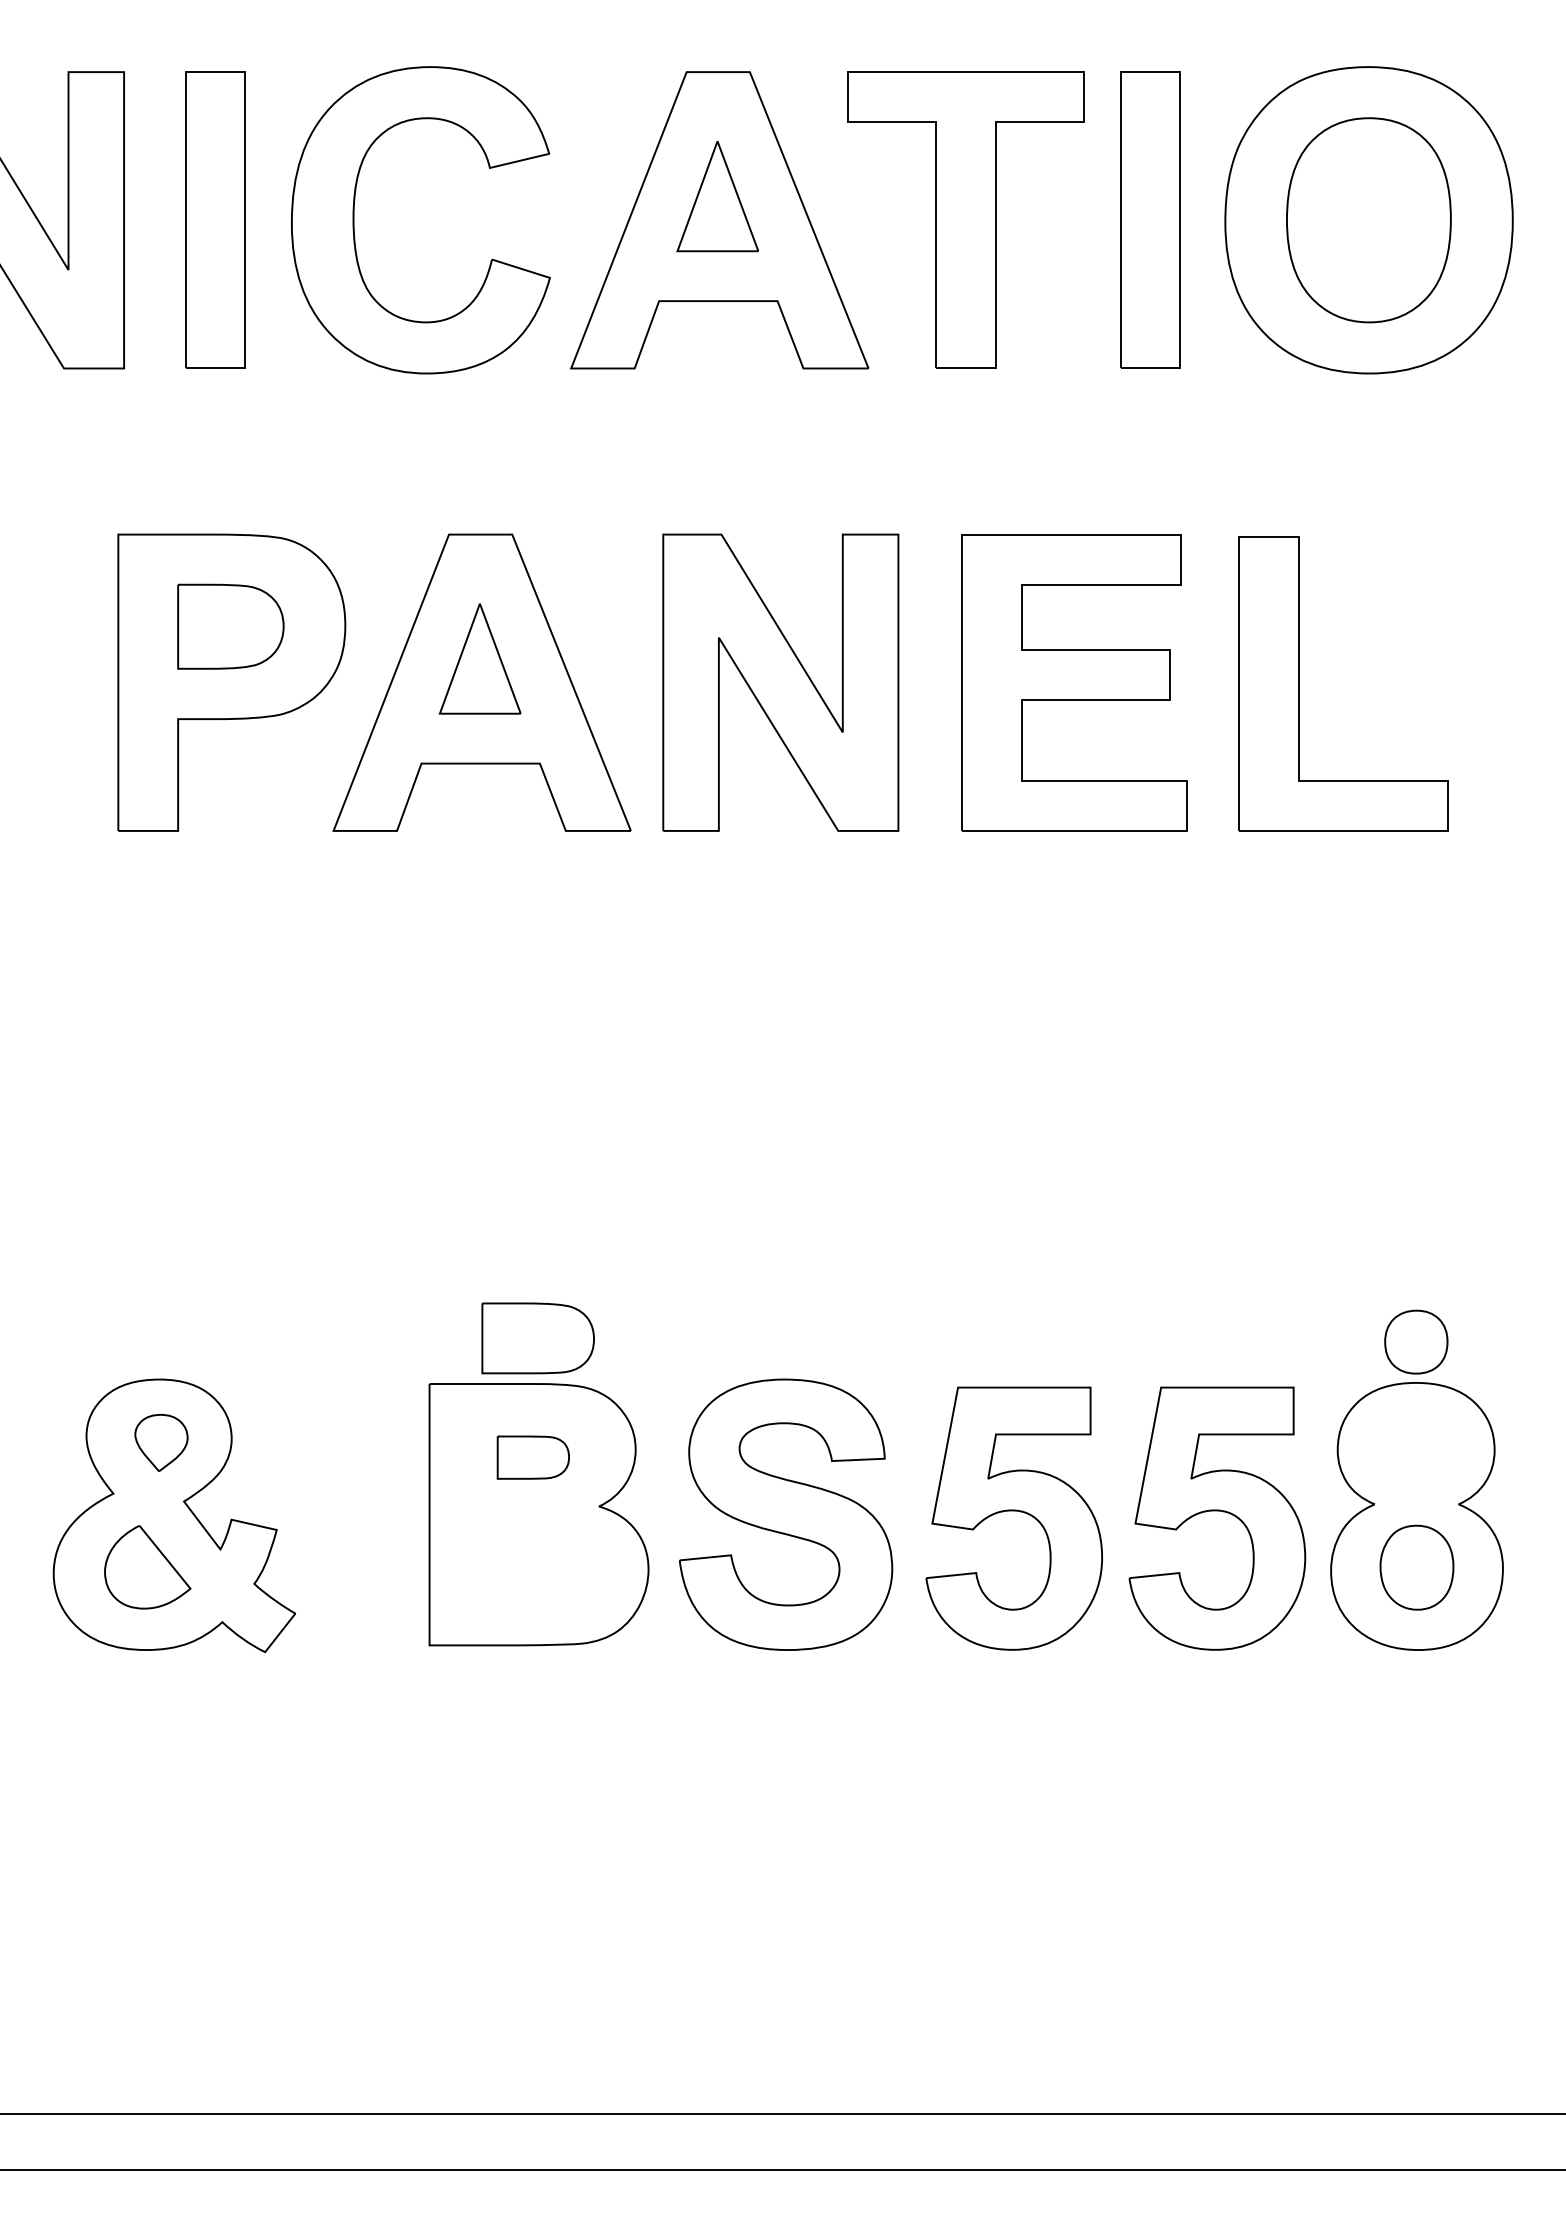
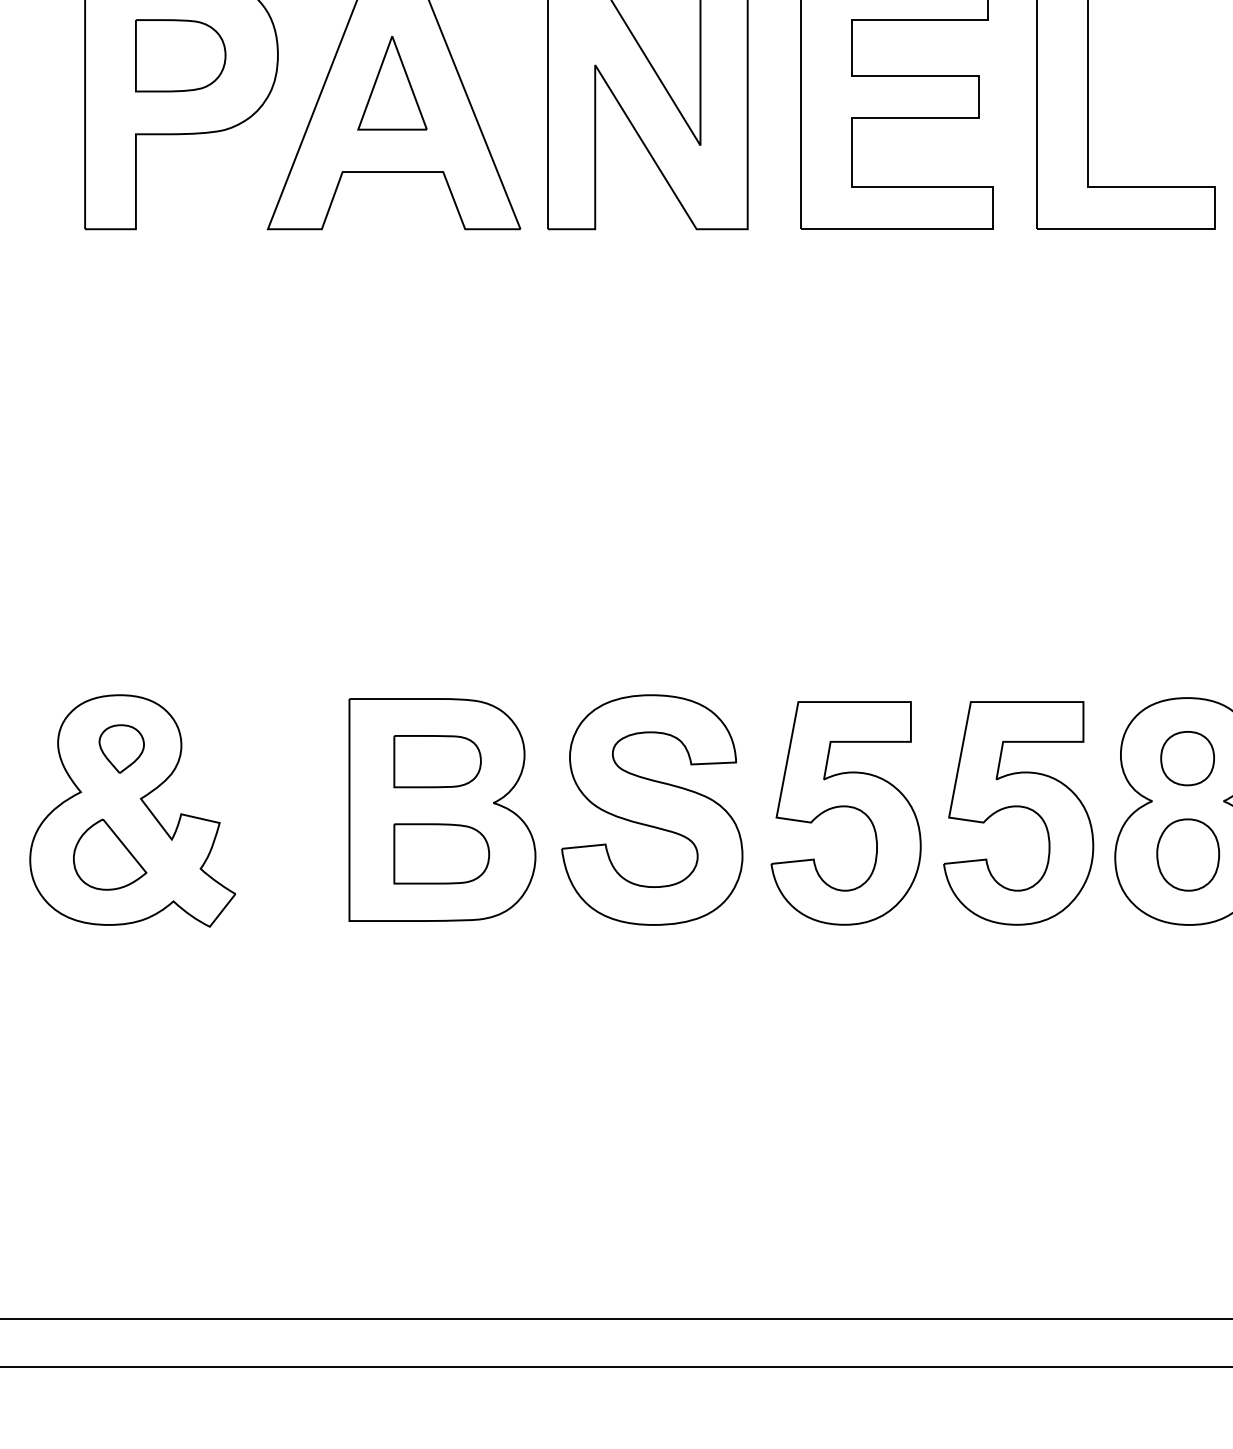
part: (537, 1338) -> (441, 854), moved
part: (1416, 1341) -> (1187, 758), moved
part: (533, 1457) -> (437, 761), size x1.43

